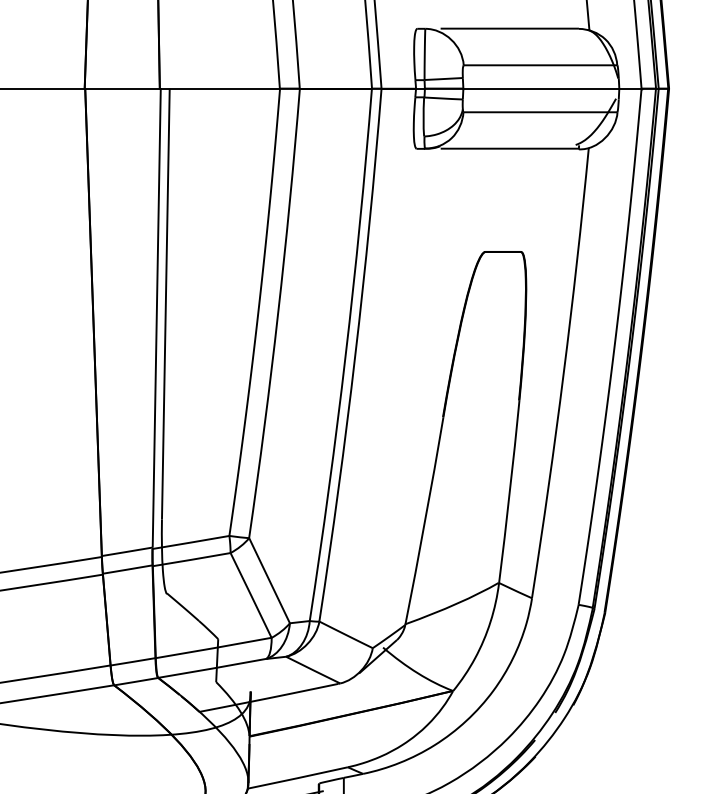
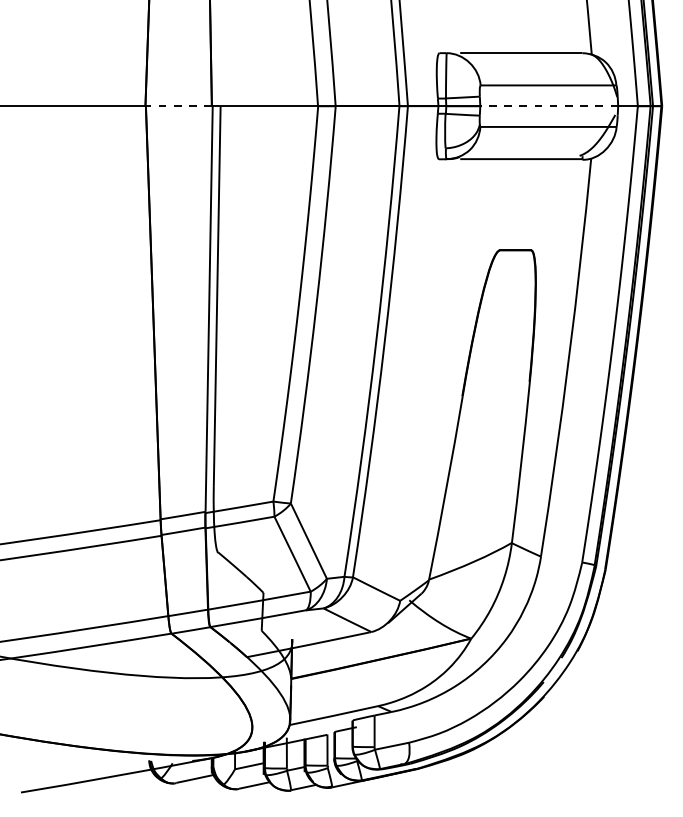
line: (122, 89) -> (178, 106), solid -> dashed
line: (541, 89) -> (549, 106), solid -> dashed

